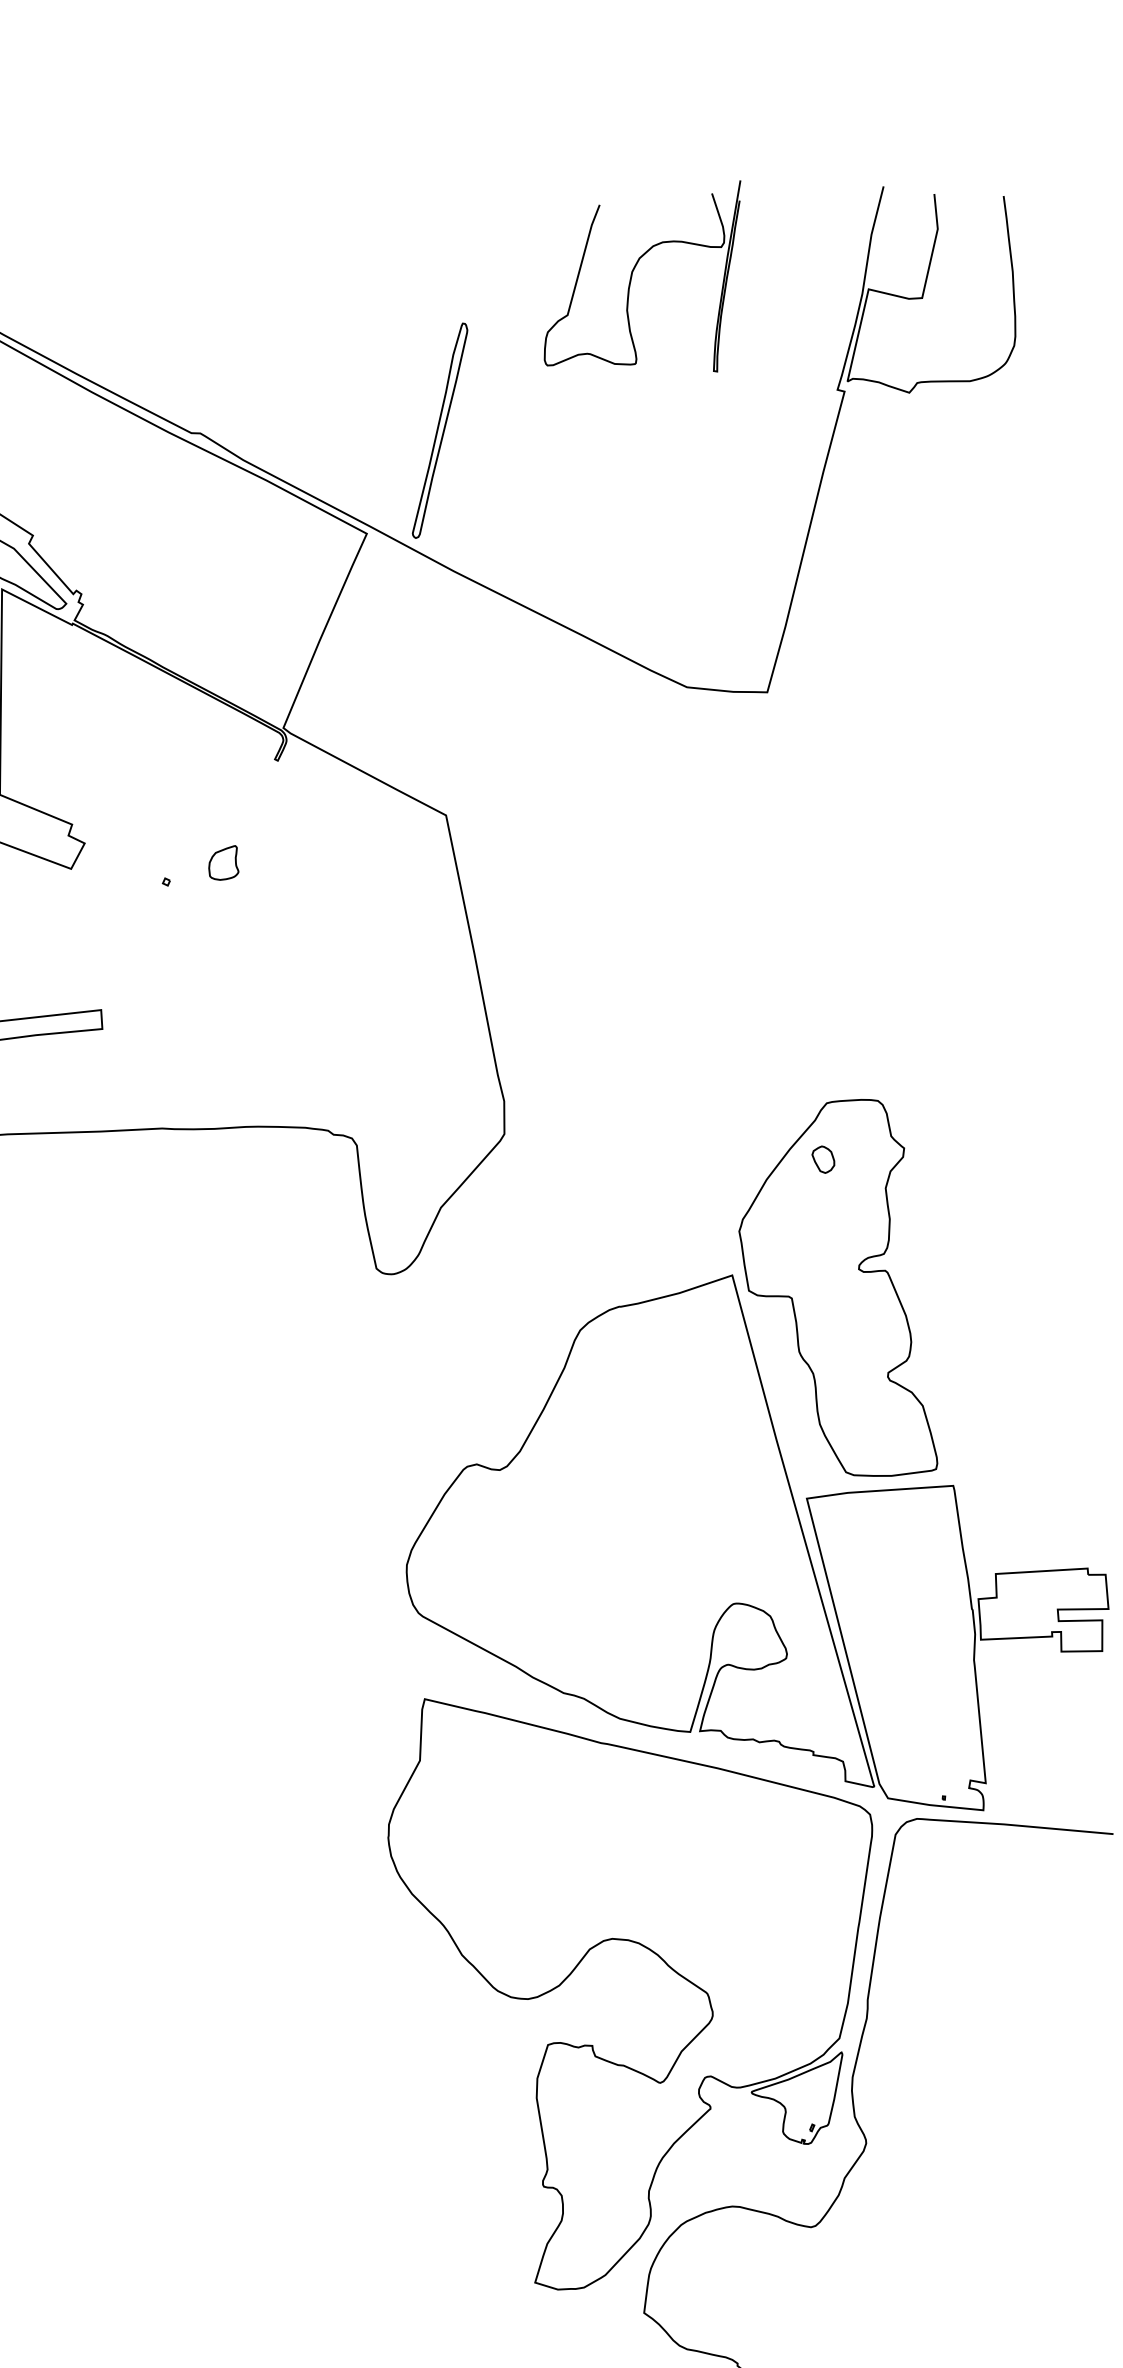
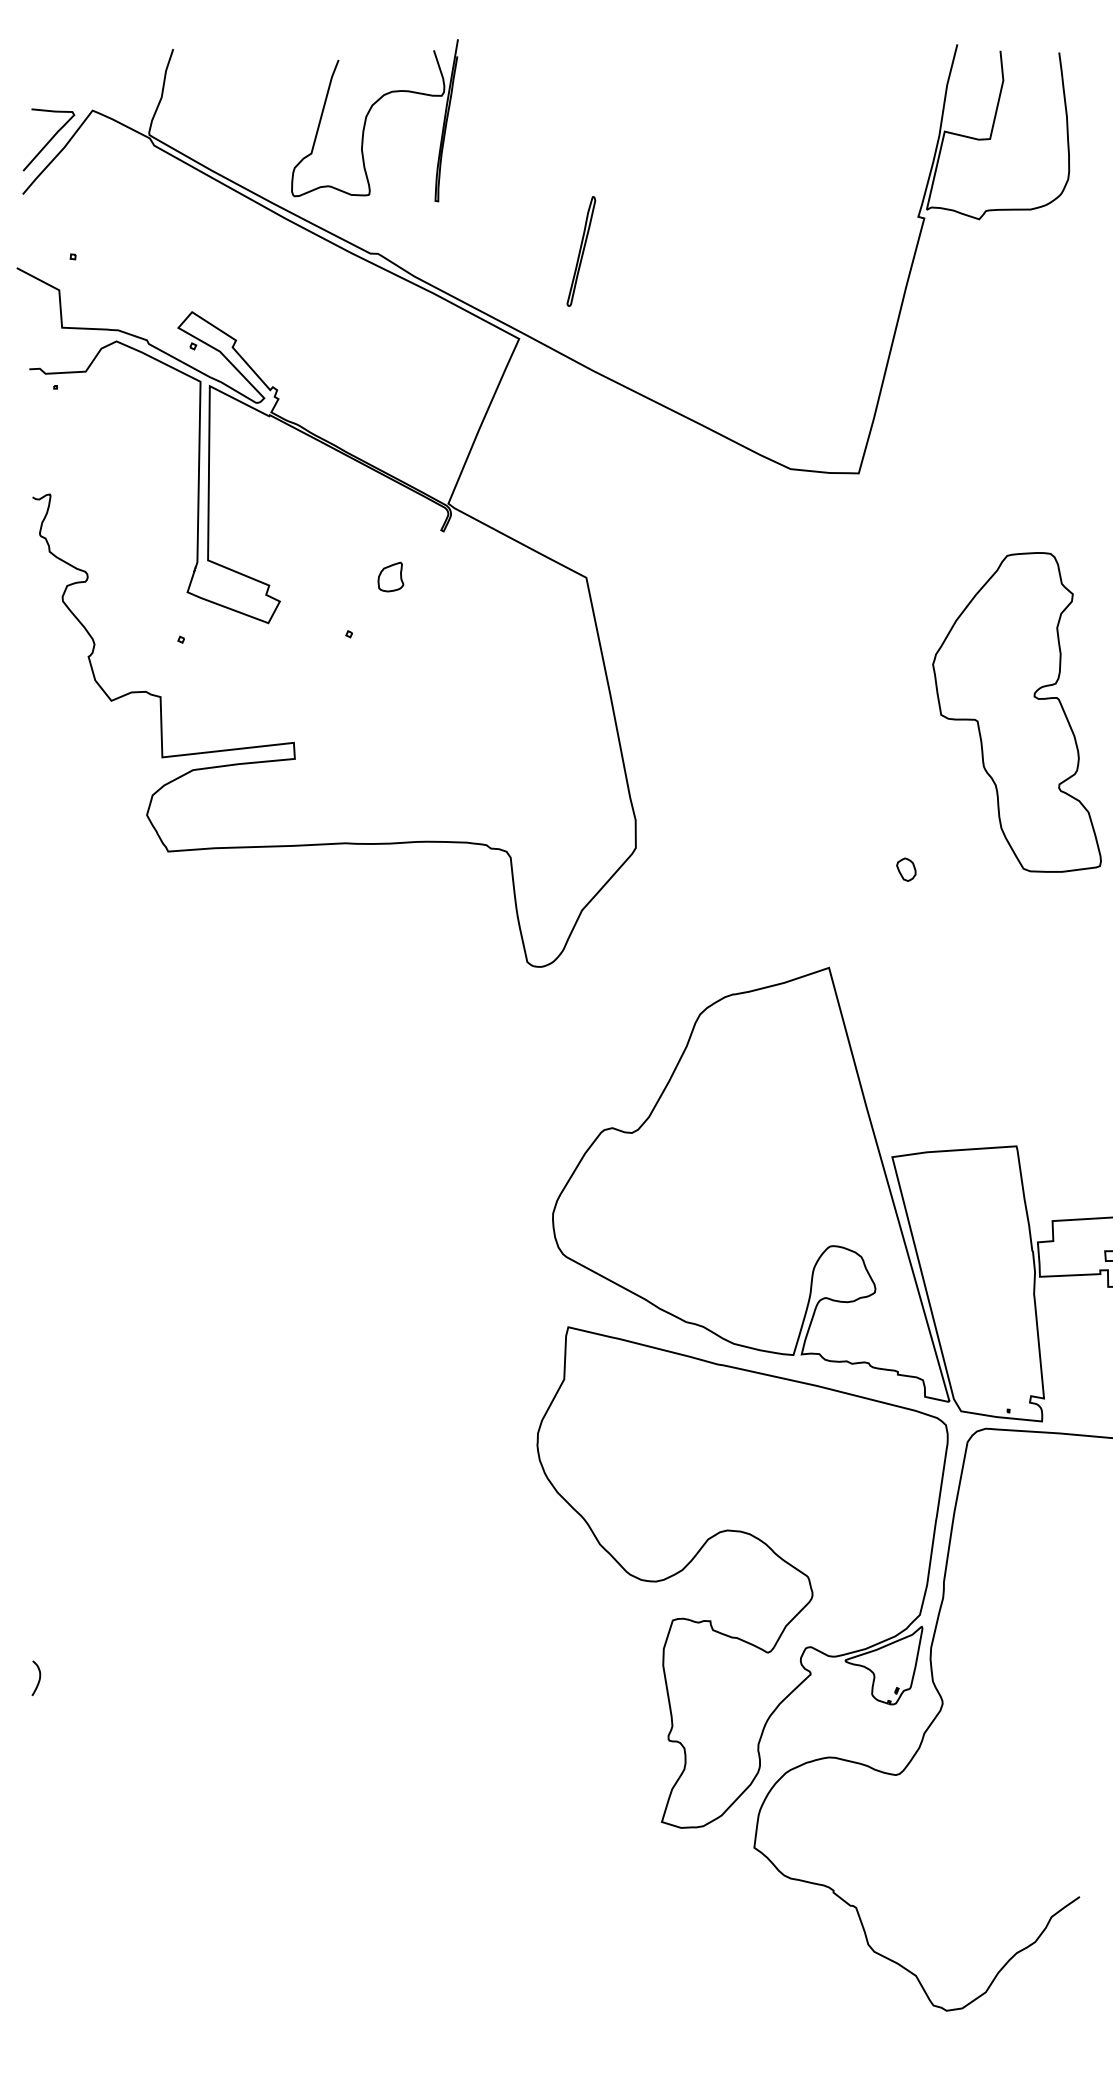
part: (633, 272) -> (367, 117), moved
part: (440, 430) -> (581, 251), size x0.6
part: (223, 862) -> (390, 576), moved
part: (837, 1287) -> (1016, 712), moved

